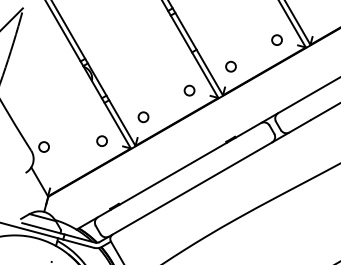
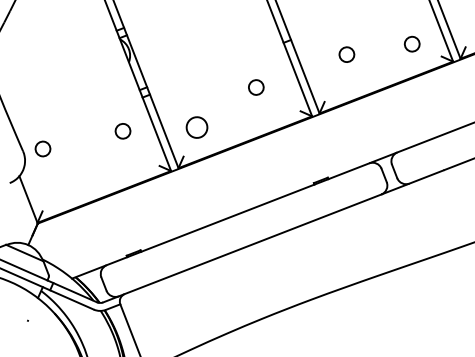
circle: (230, 66) -> (346, 54), moved
circle: (189, 90) -> (256, 87), moved
circle: (143, 117) -> (196, 128), size x1.4
circle: (101, 140) -> (122, 130), moved

